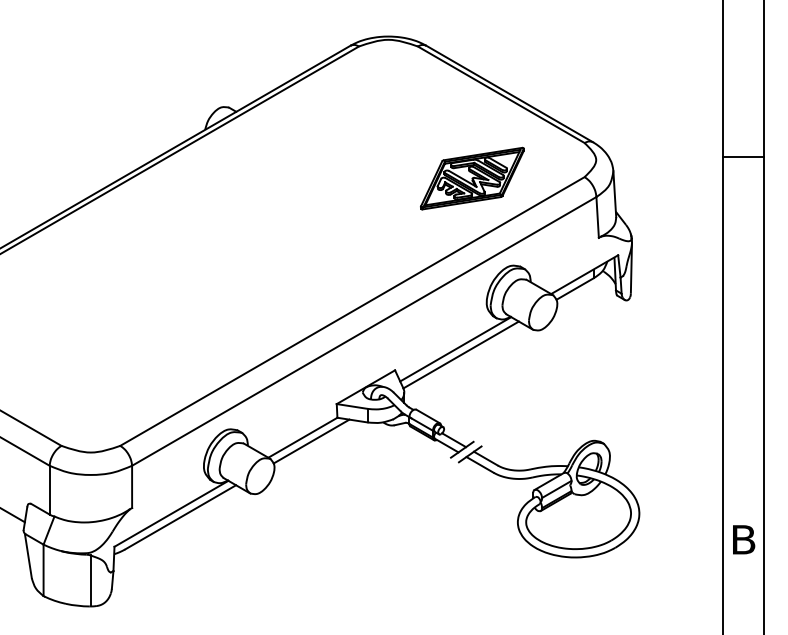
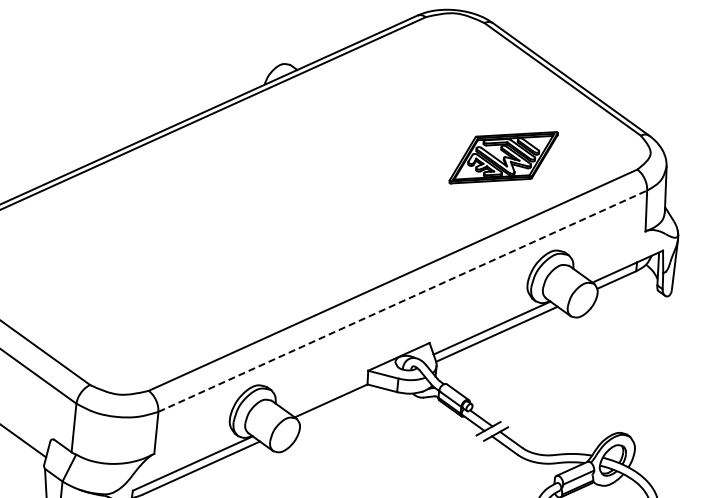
part: (472, 178) -> (503, 157), moved
line: (364, 331) -> (403, 301), solid -> dashed
line: (311, 441) -> (339, 405), removed

